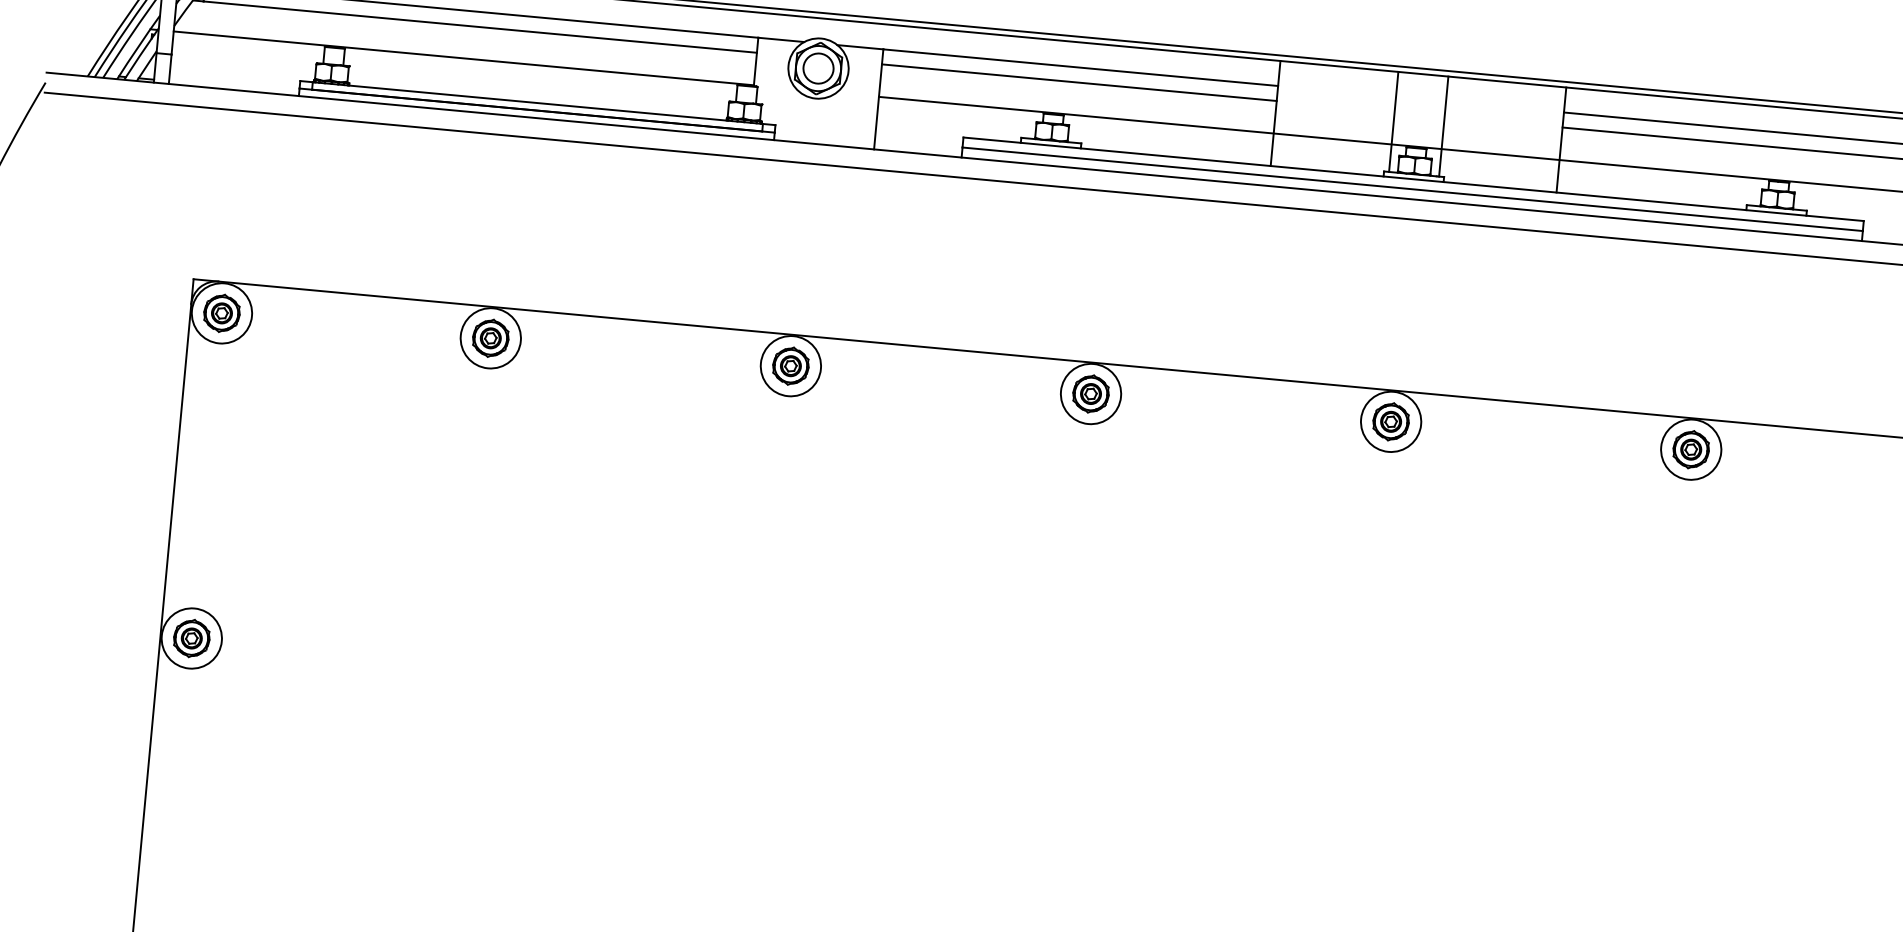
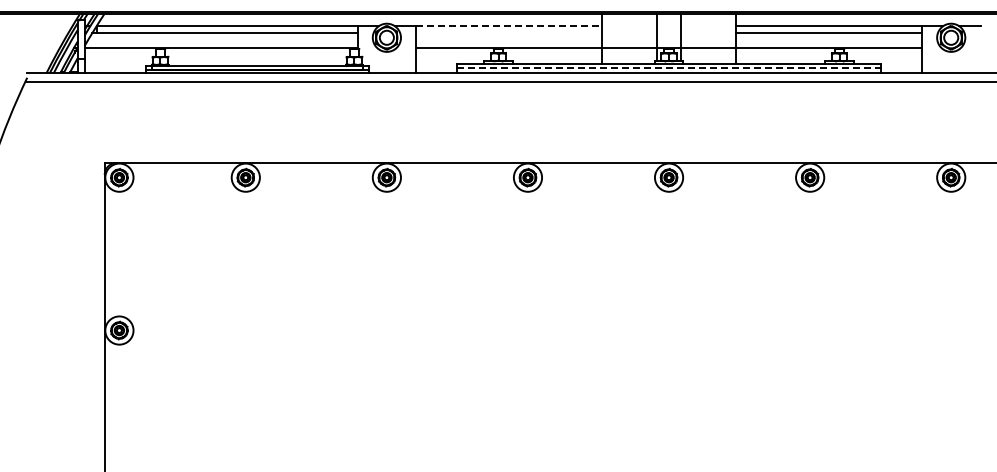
line: (1081, 68) -> (509, 26), solid -> dashed
line: (1078, 83) -> (508, 33), removed
line: (1413, 189) -> (669, 68), solid -> dashed

